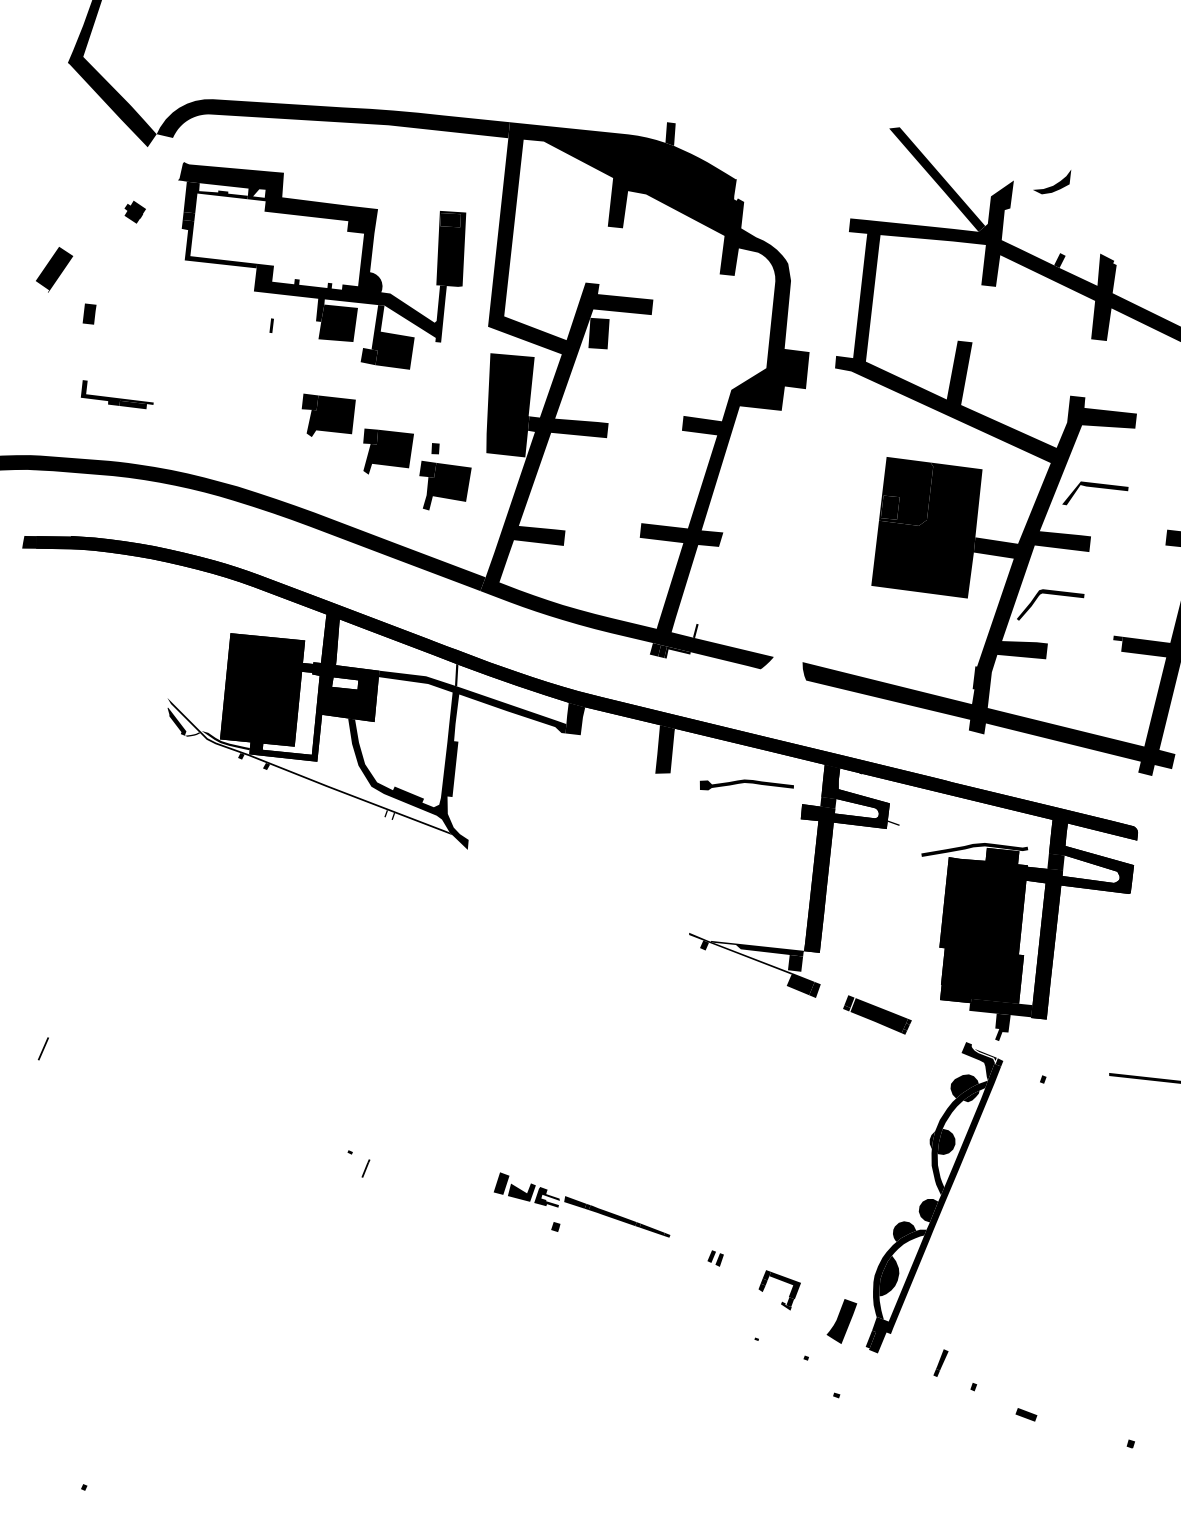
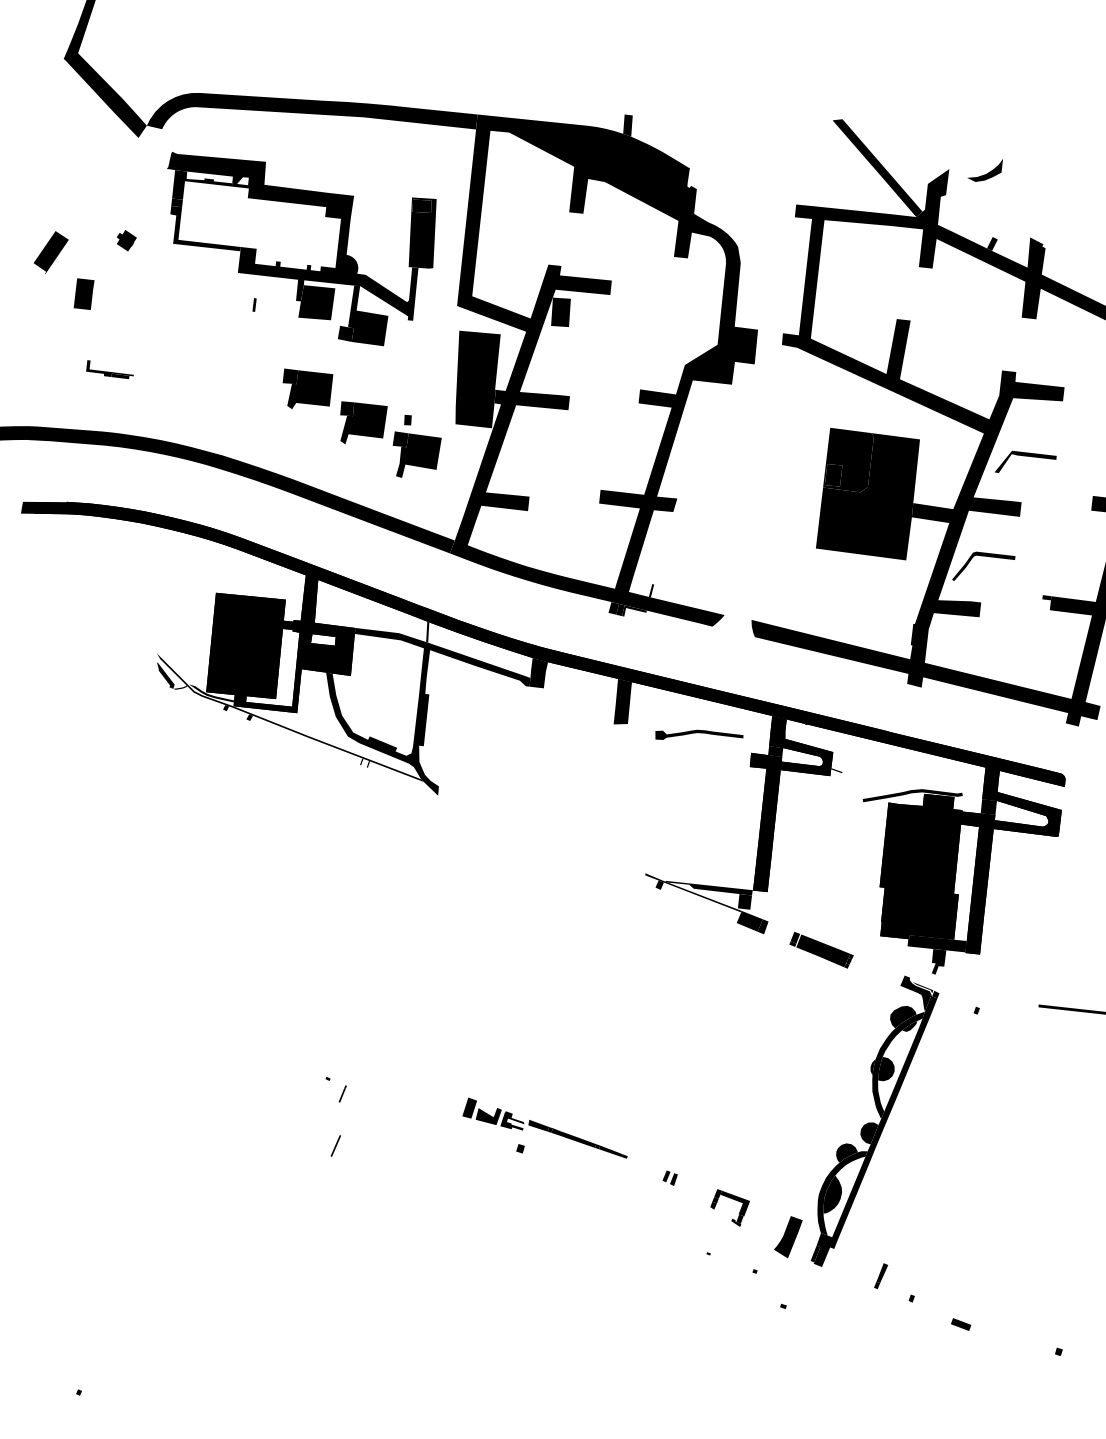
part: (134, 211) -> (126, 240), moved
part: (88, 313) -> (83, 293), size x1.6
part: (116, 394) -> (109, 369), size x0.7
line: (43, 1048) -> (335, 1145), moved

